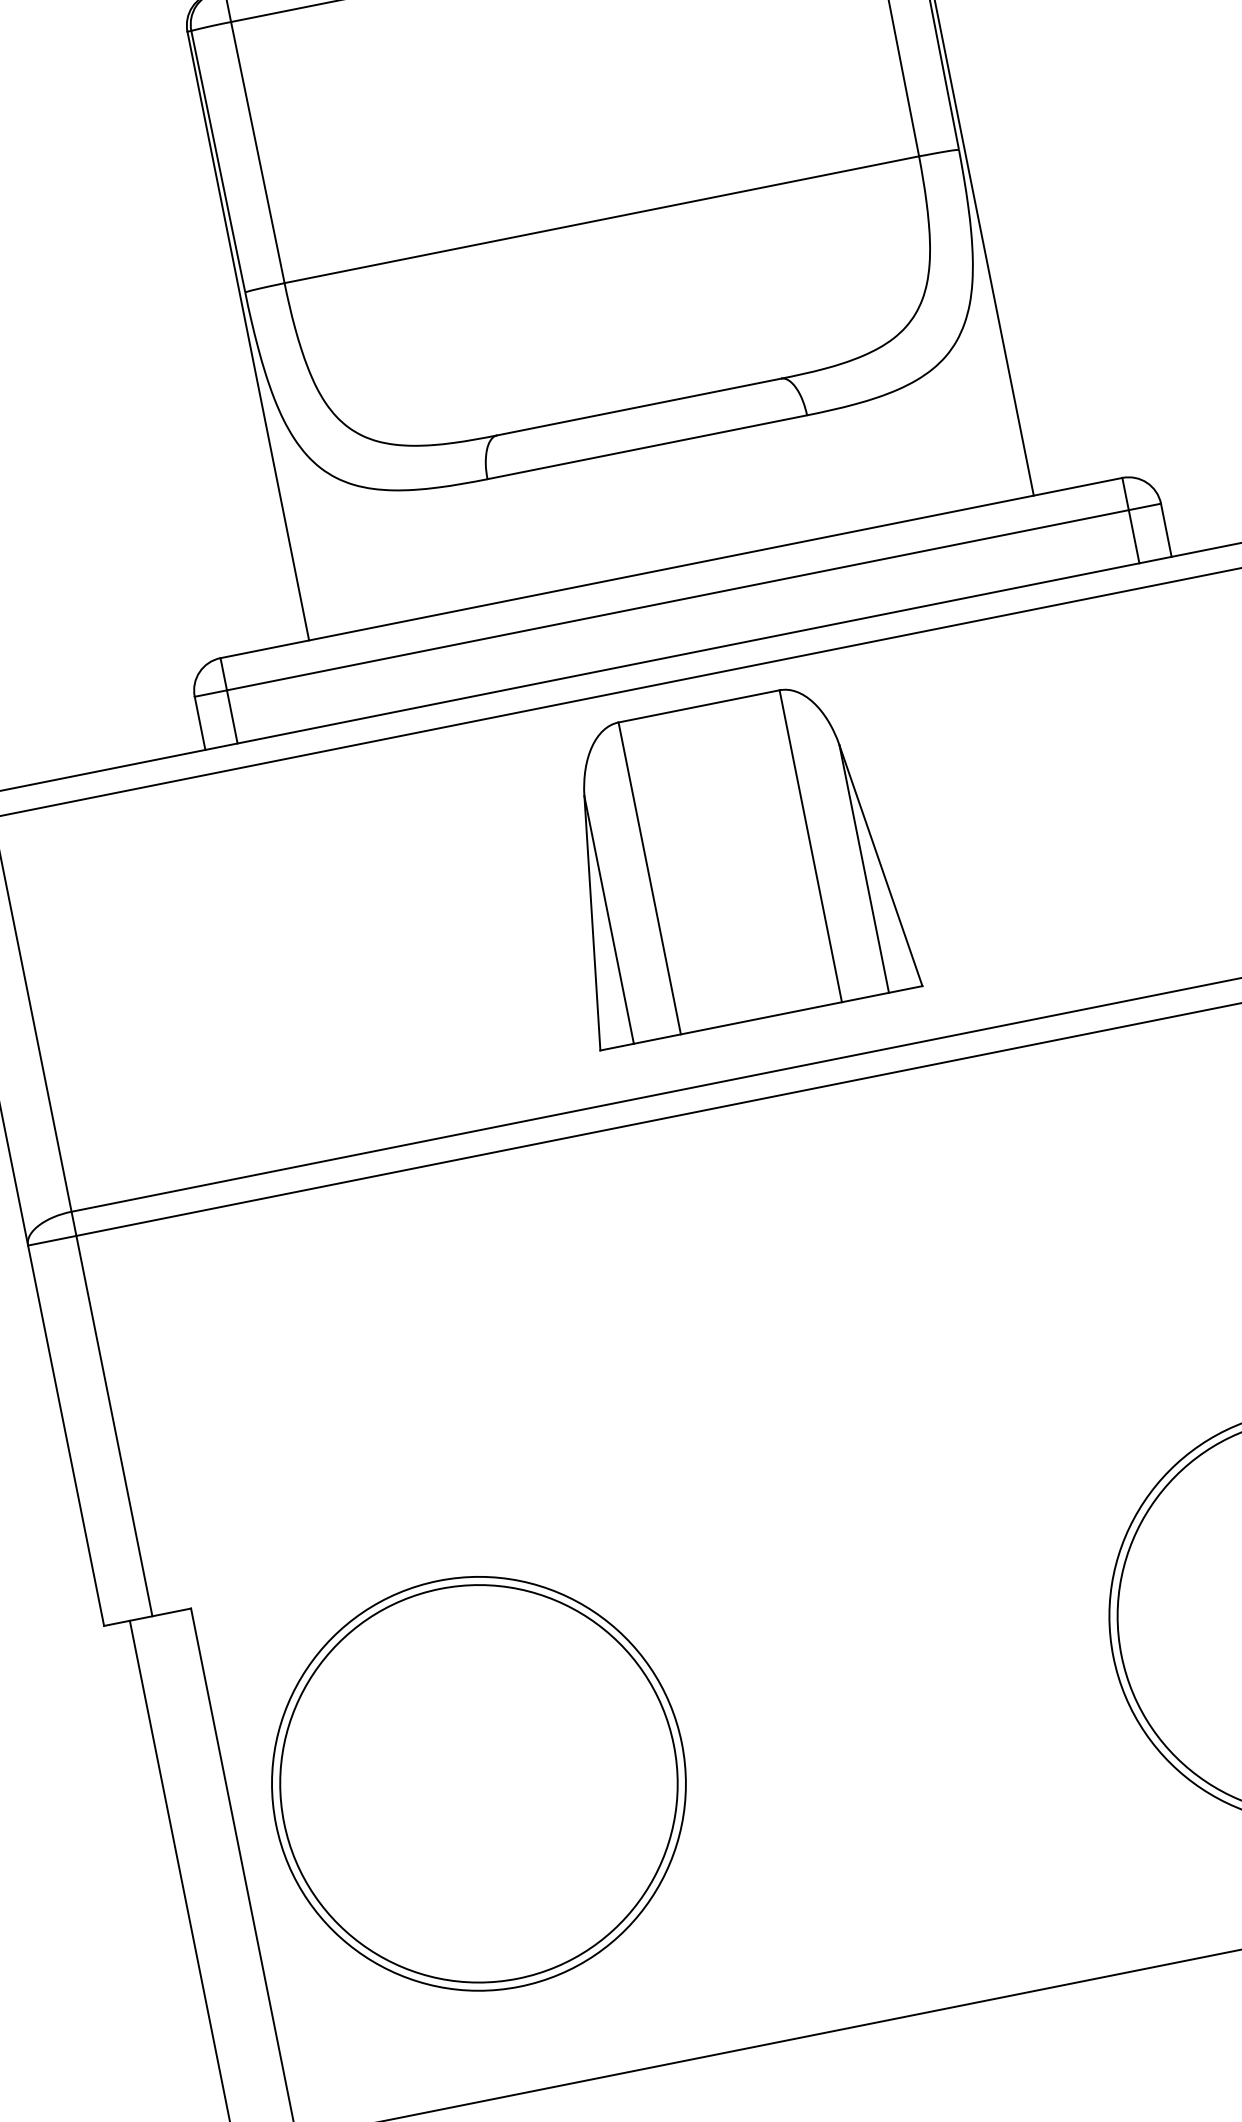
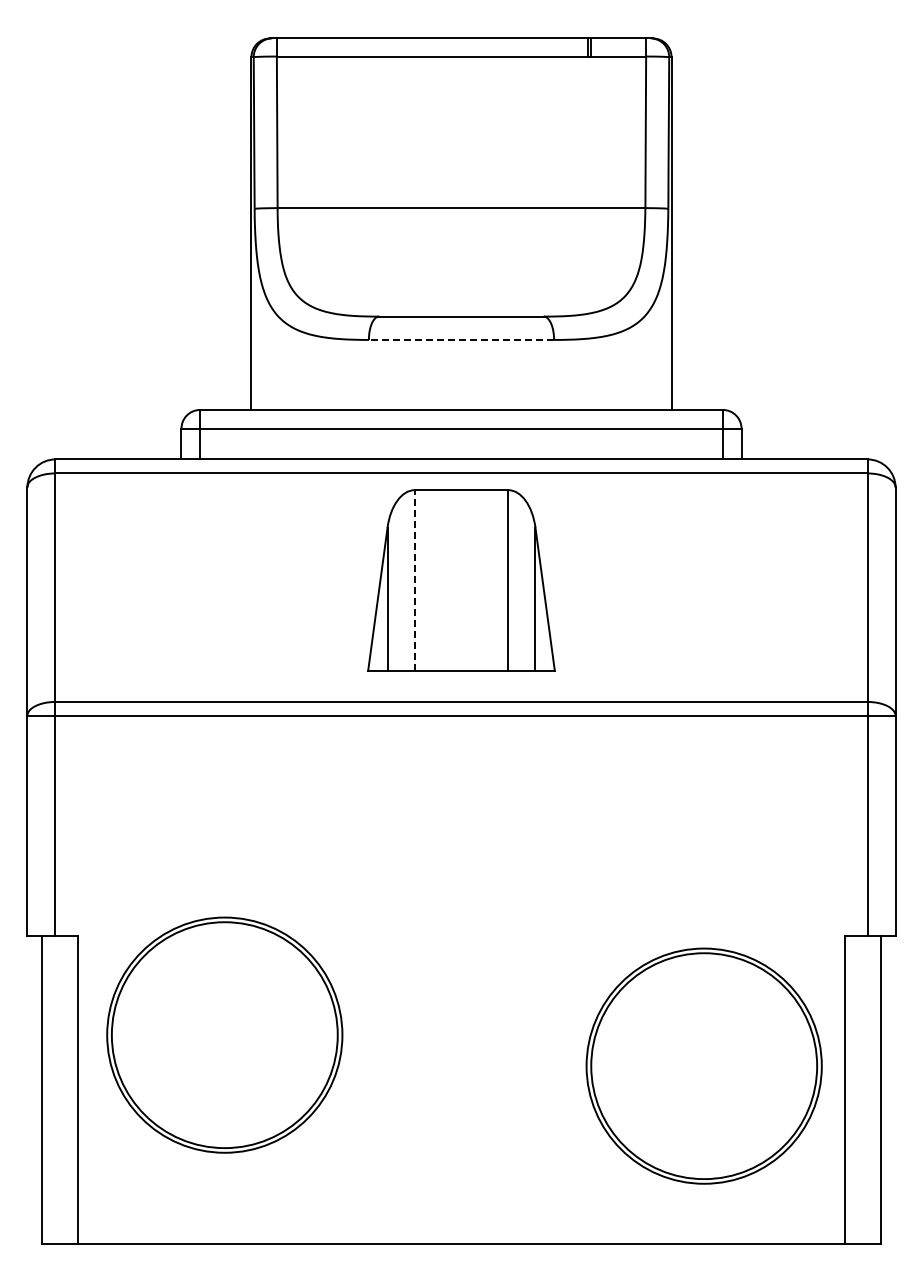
line: (647, 446) -> (461, 339), solid -> dashed
line: (649, 878) -> (414, 580), solid -> dashed
part: (478, 1782) -> (224, 1034), moved

